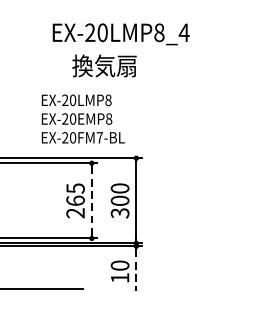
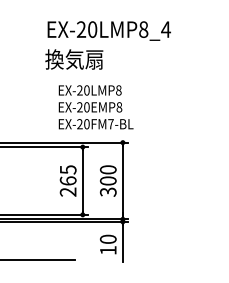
text: (104, 65) -> (74, 59), moved
text: (82, 119) -> (95, 107), moved
line: (91, 200) -> (82, 180), dashed -> solid
line: (135, 270) -> (122, 243), dashed -> solid

